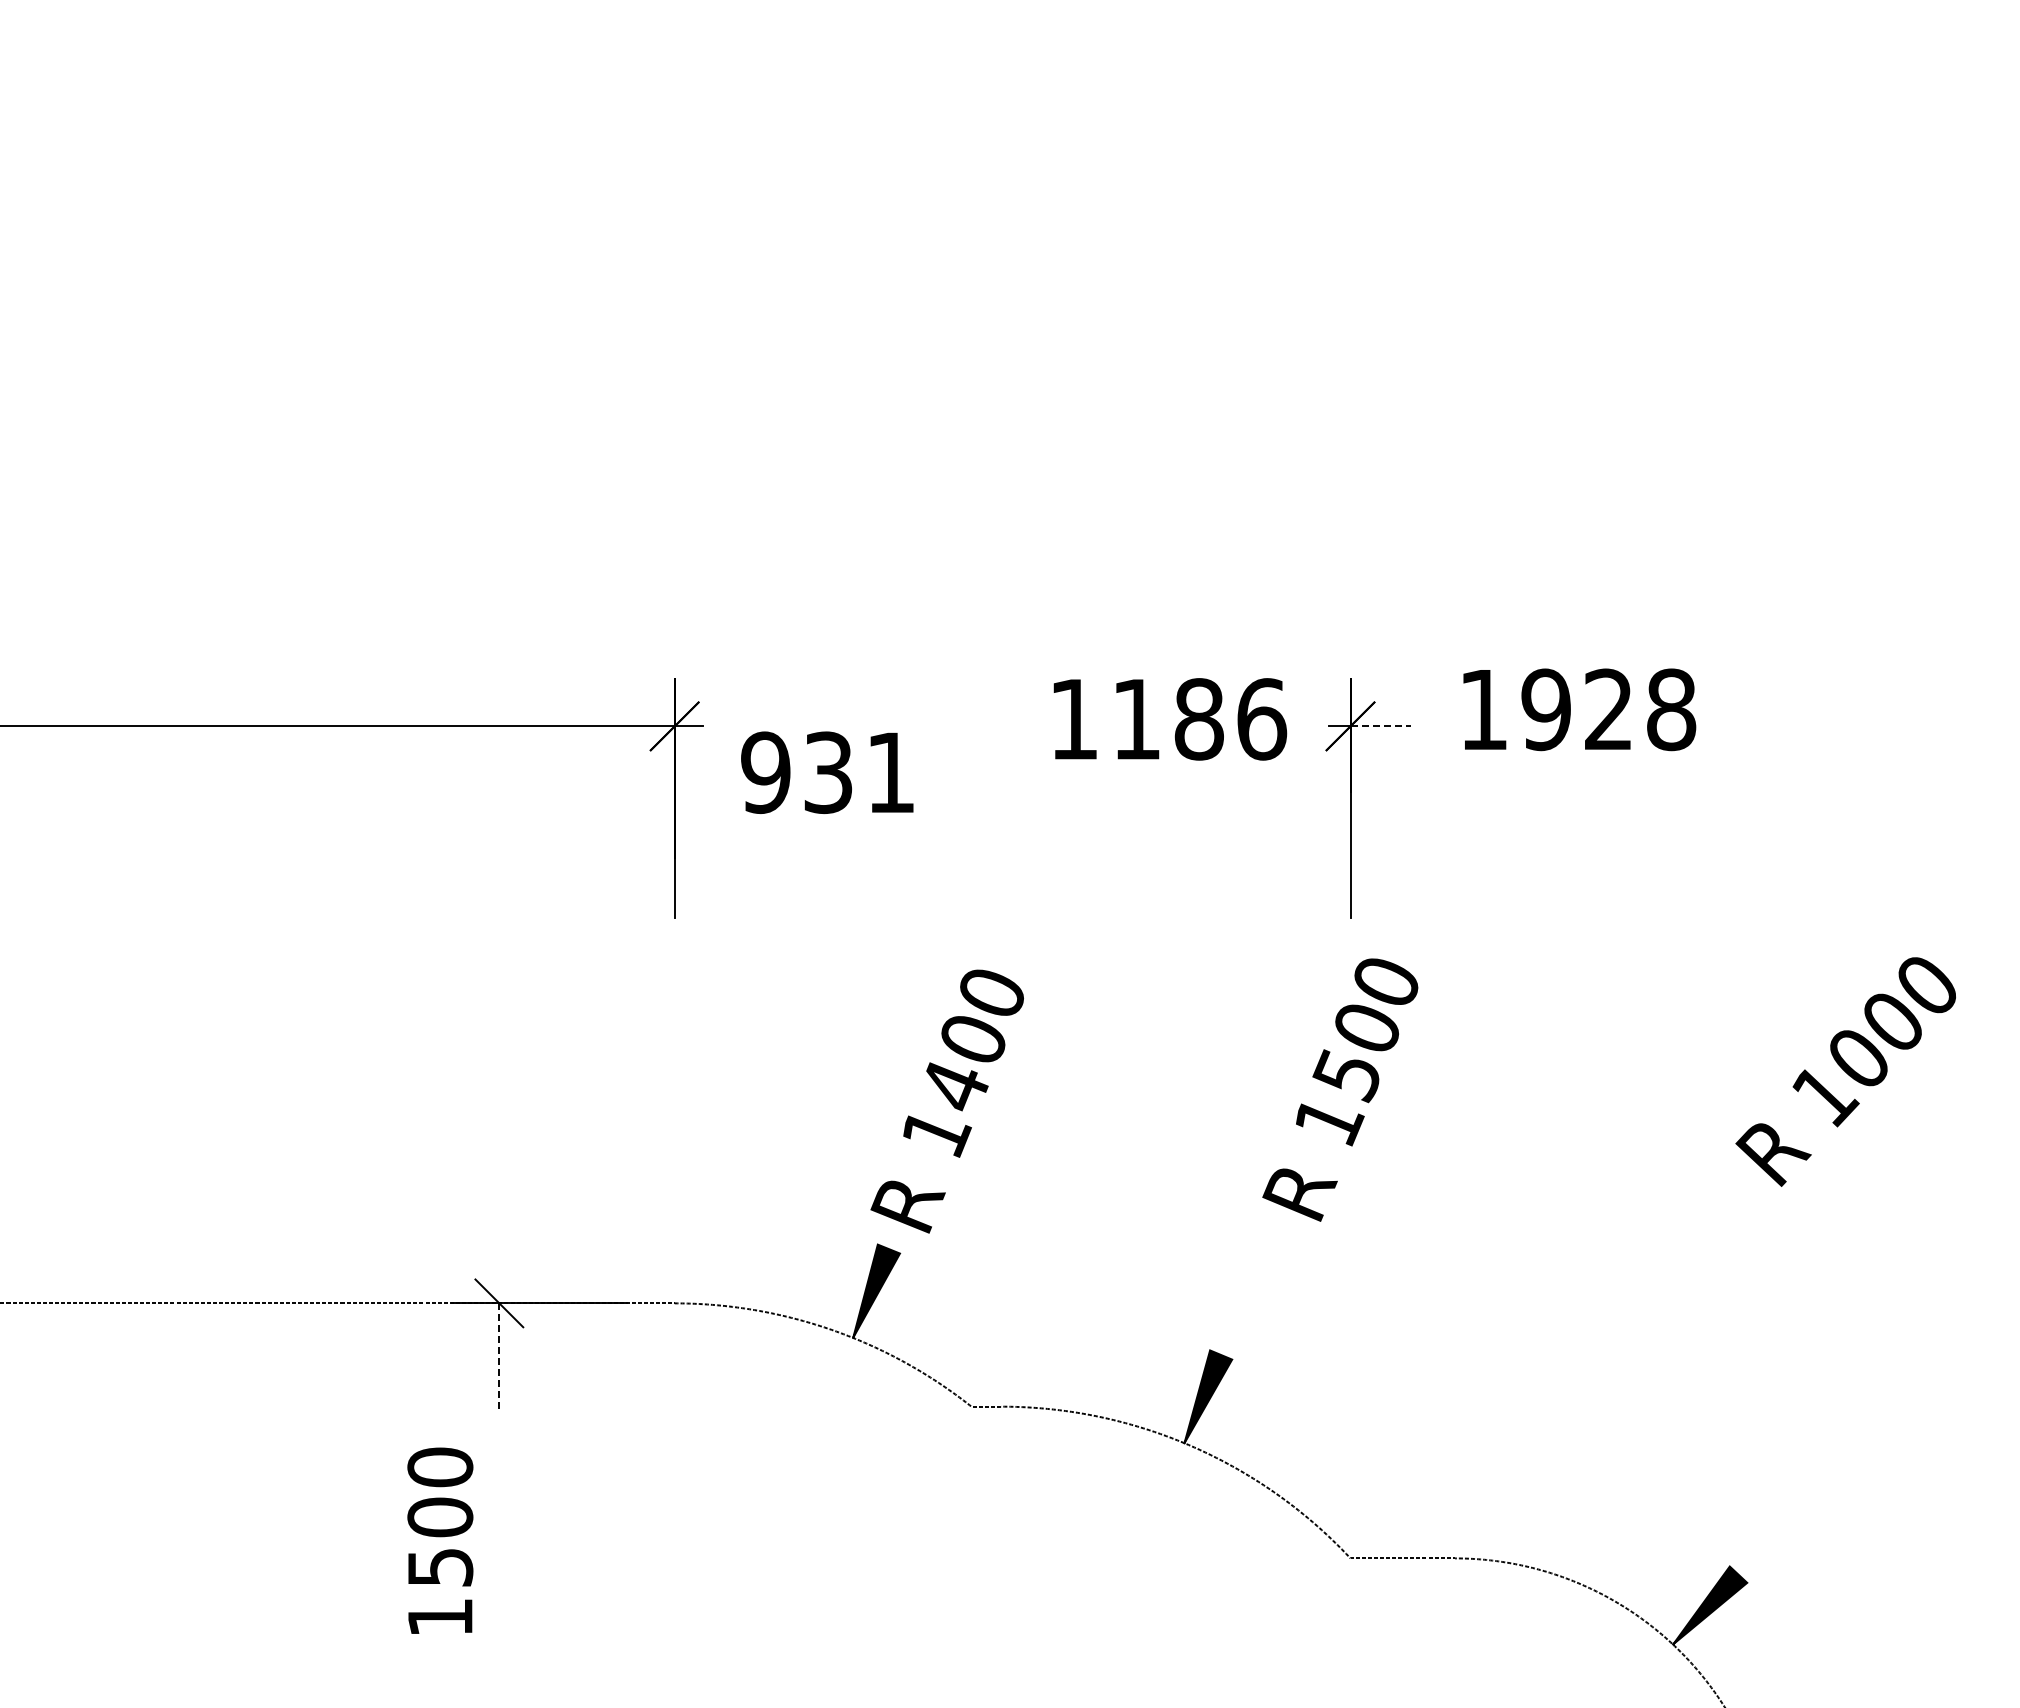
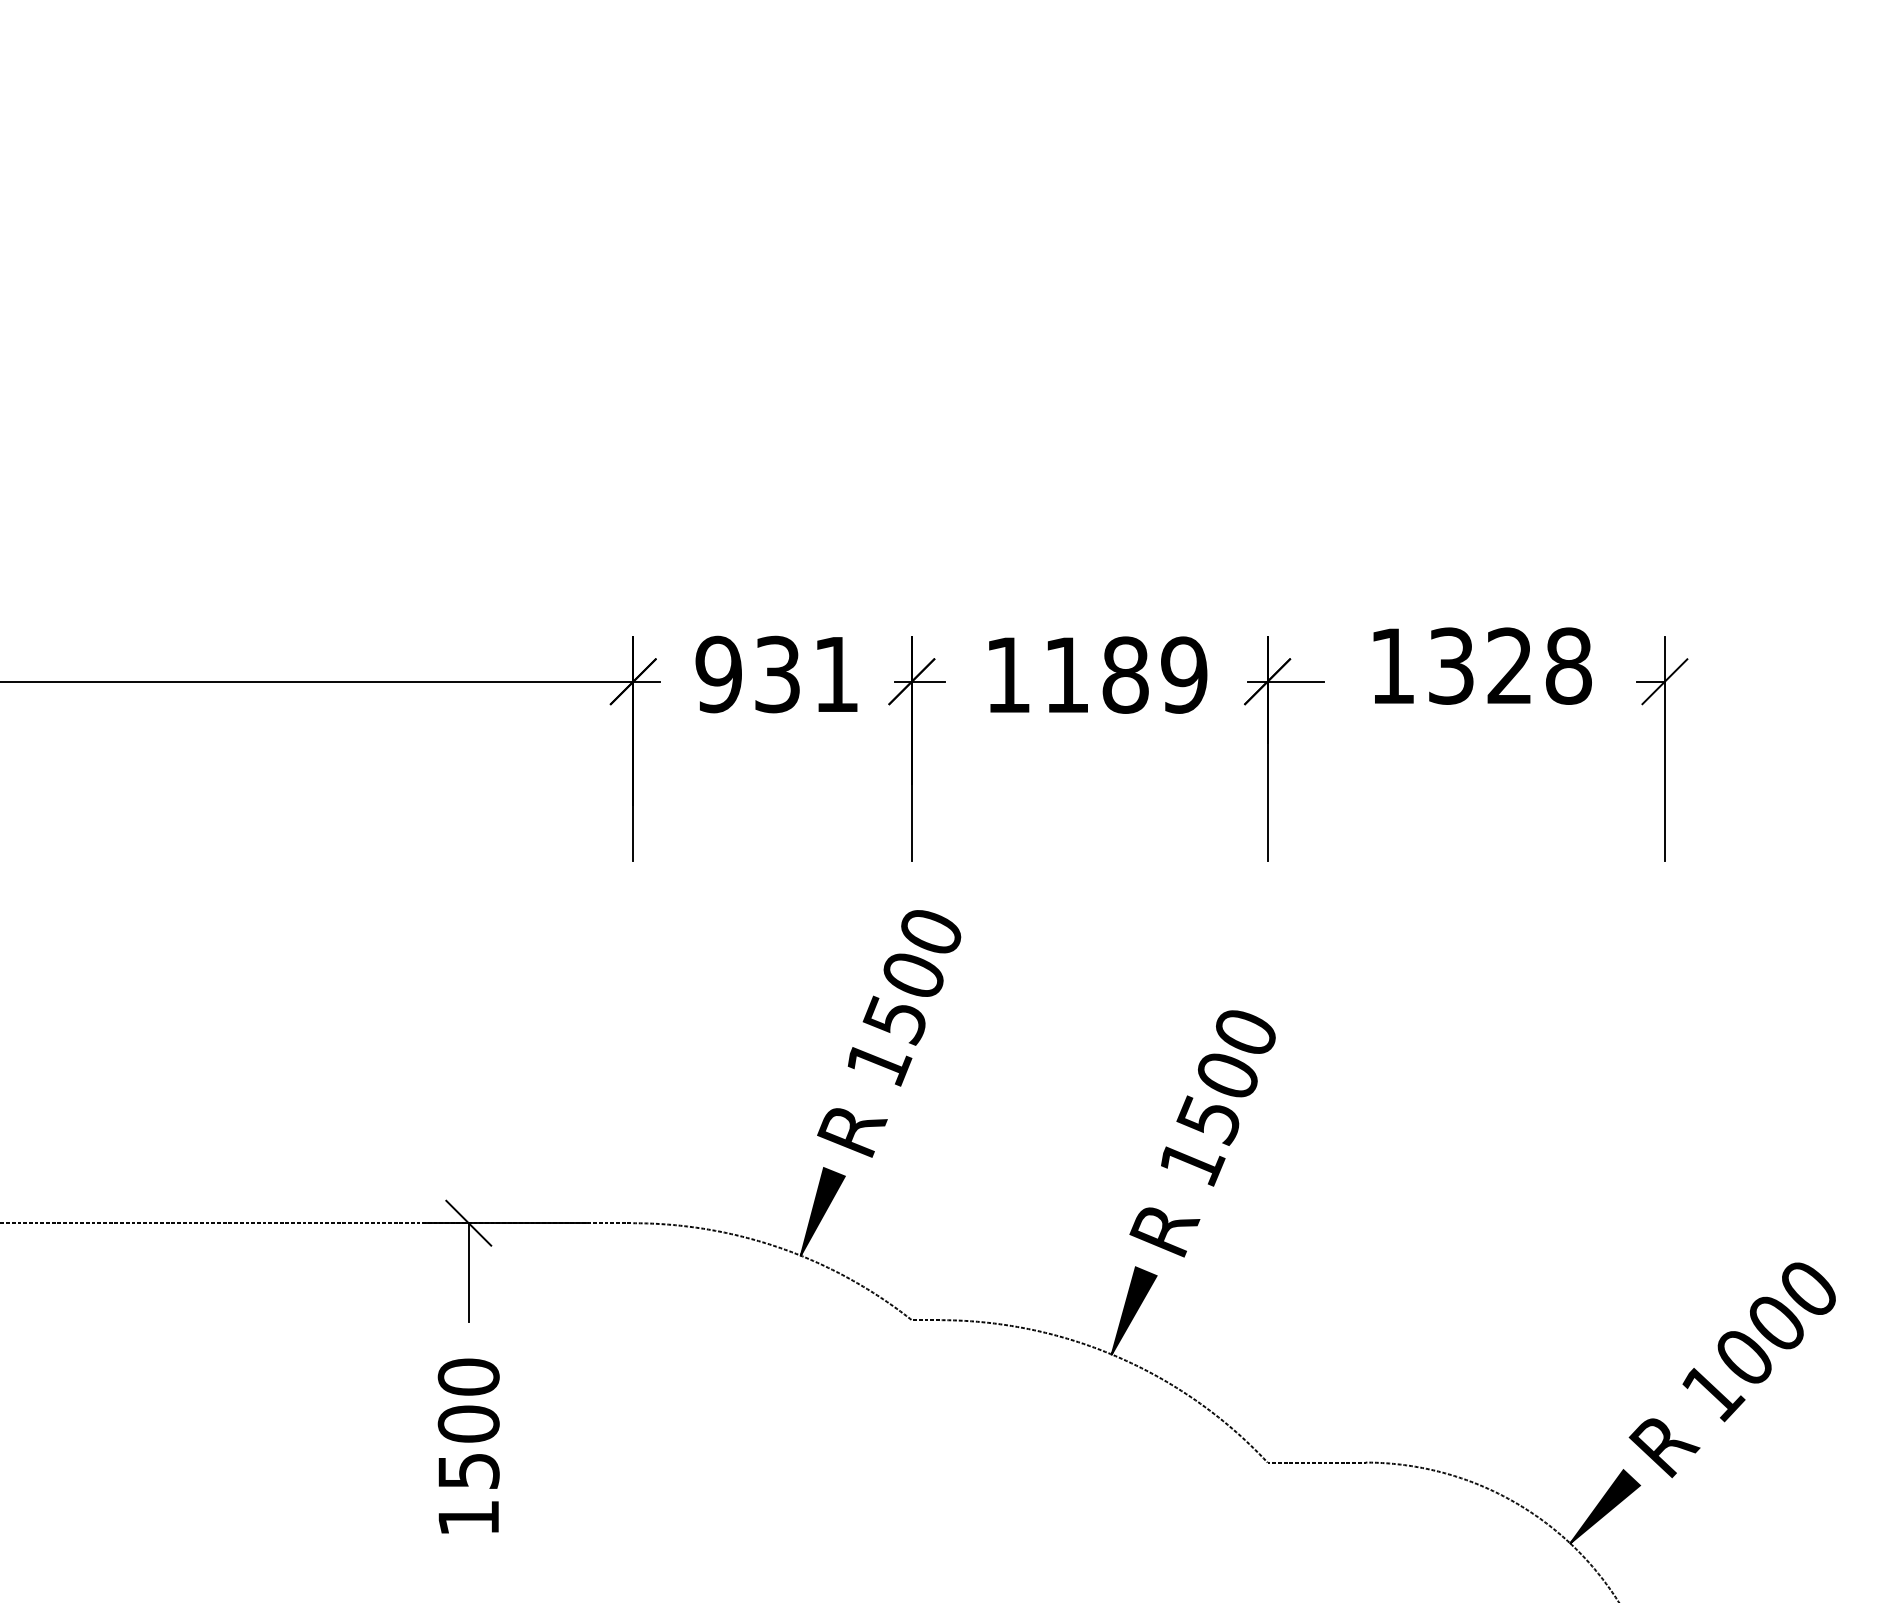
text: (1545, 709) -> (1450, 665), 1928 -> 1328
text: (1262, 719) -> (1184, 675), 1186 -> 1189
line: (1381, 726) -> (1296, 681), dashed -> solid
text: (827, 772) -> (776, 674), moved
part: (976, 798) -> (916, 749), added
part: (1771, 798) -> (1662, 749), added
text: (1845, 1071) -> (1732, 1369), moved
text: (953, 1087) -> (894, 1020), 1400 -> 1500
text: (1340, 1089) -> (1202, 1133), moved
line: (499, 1356) -> (468, 1273), dashed -> solid
text: (440, 1540) -> (468, 1445), moved

